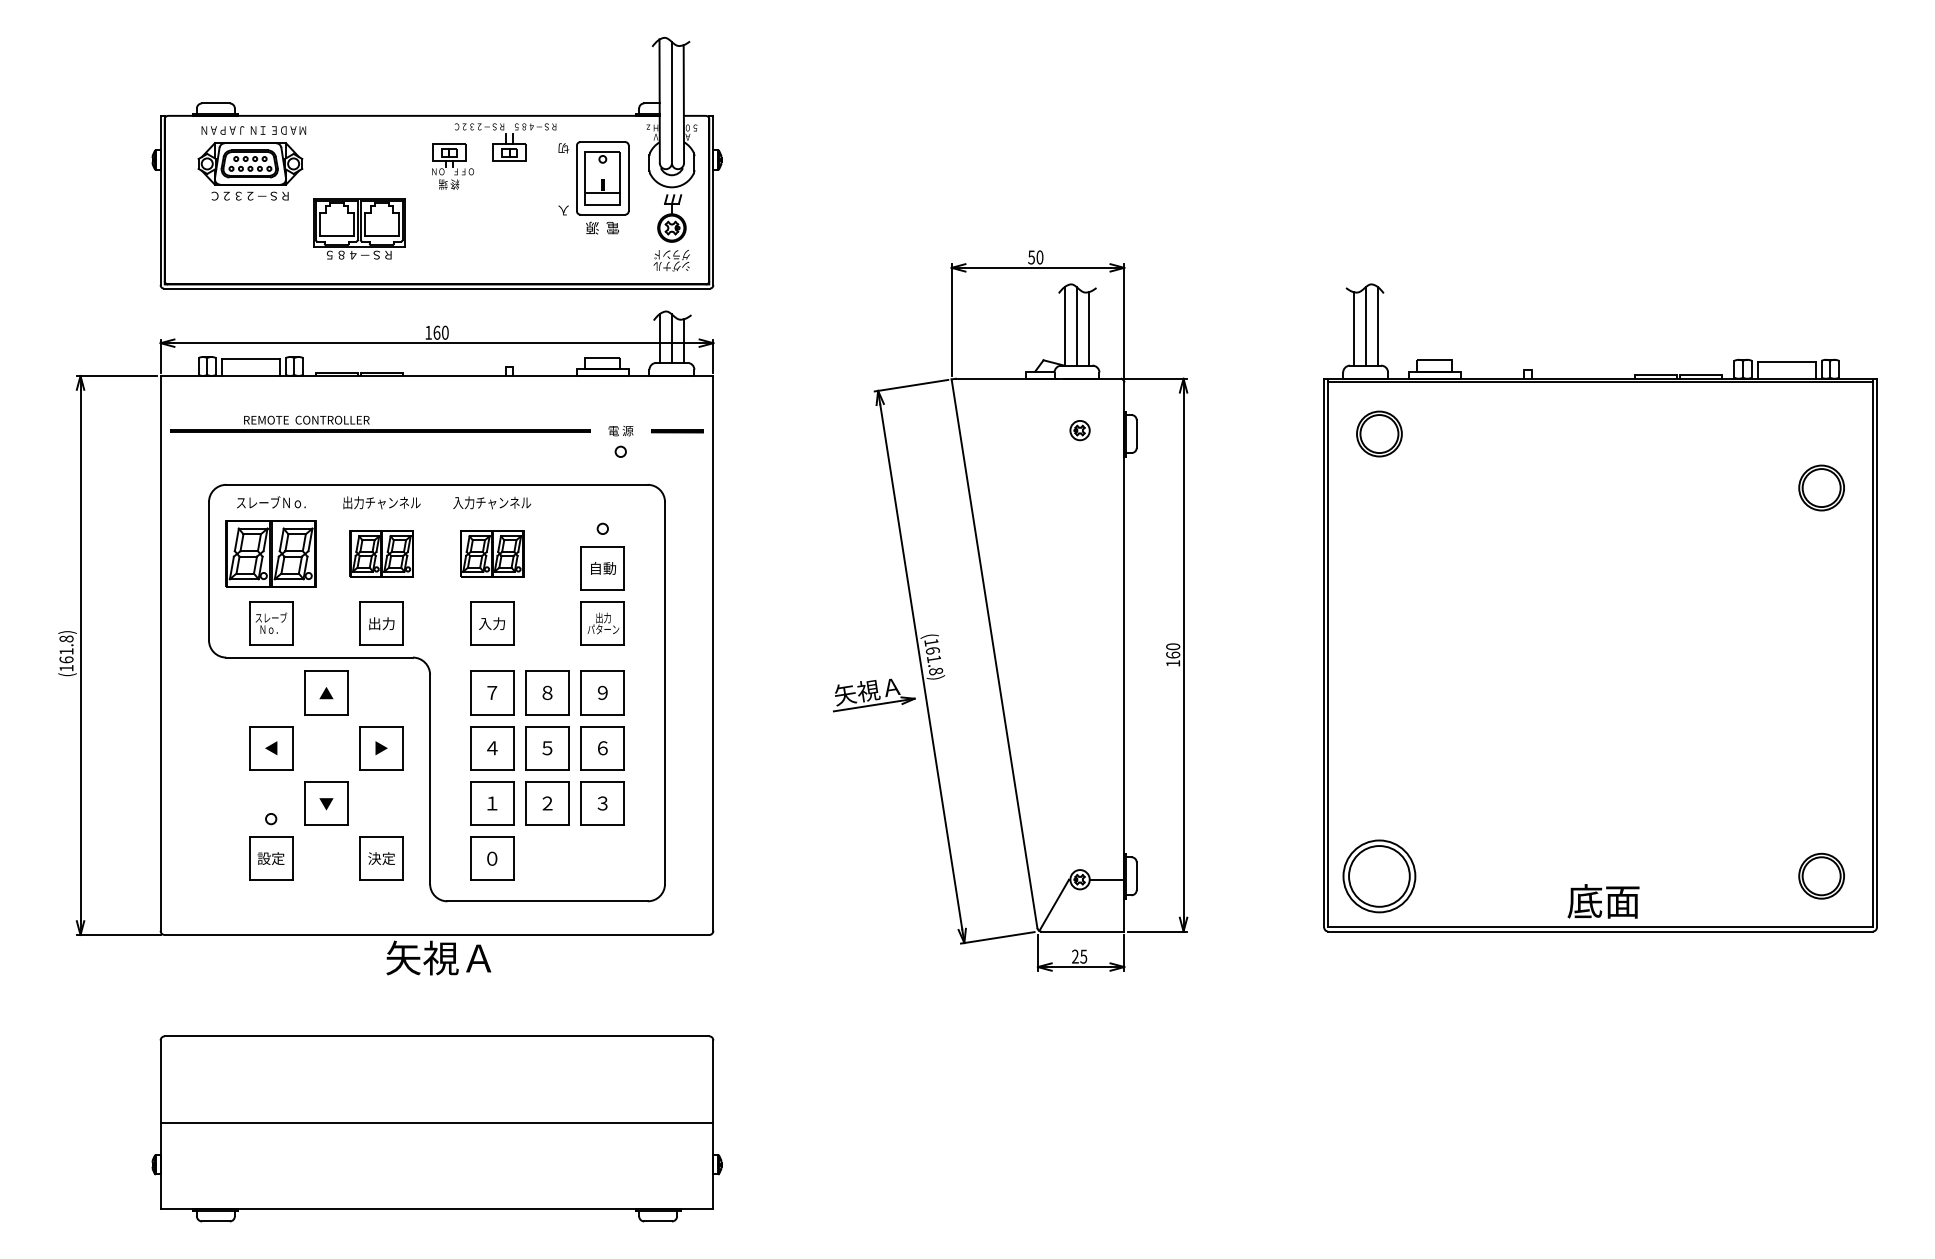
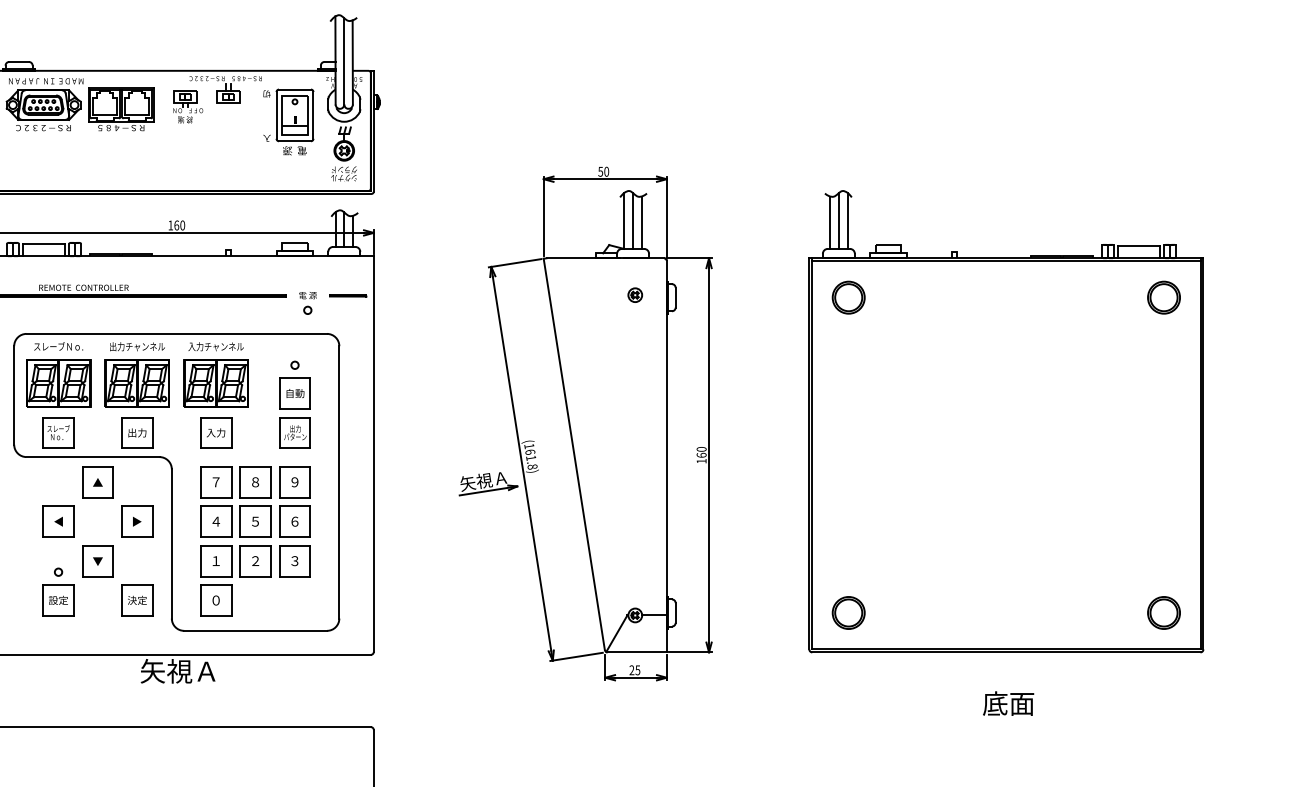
part: (359, 228) -> (121, 109), moved
part: (1821, 487) -> (1163, 297), moved
part: (381, 553) -> (137, 382), size x1.43
part: (491, 553) -> (215, 382), size x1.43
part: (1379, 875) -> (848, 612), size x0.62
text: (1603, 901) -> (1008, 703), moved

